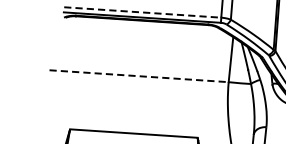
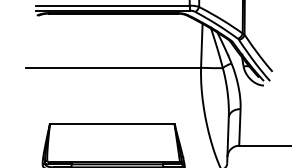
line: (143, 12) -> (113, 5), dashed -> solid
line: (140, 75) -> (114, 67), dashed -> solid

